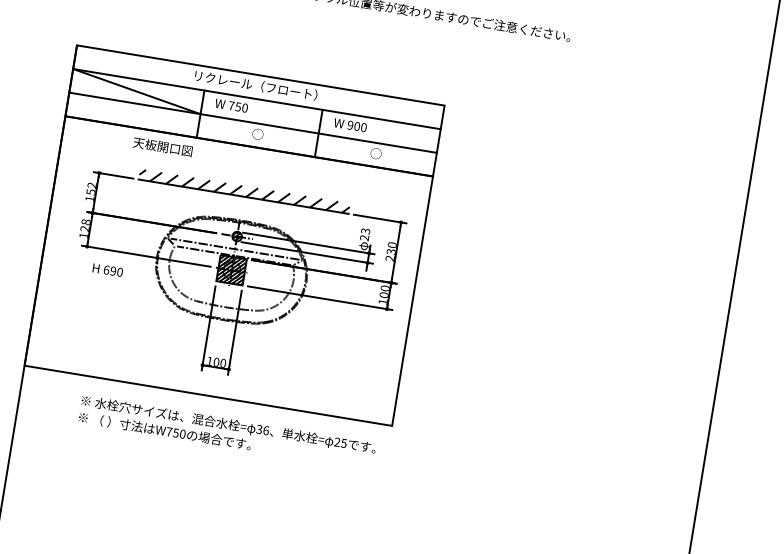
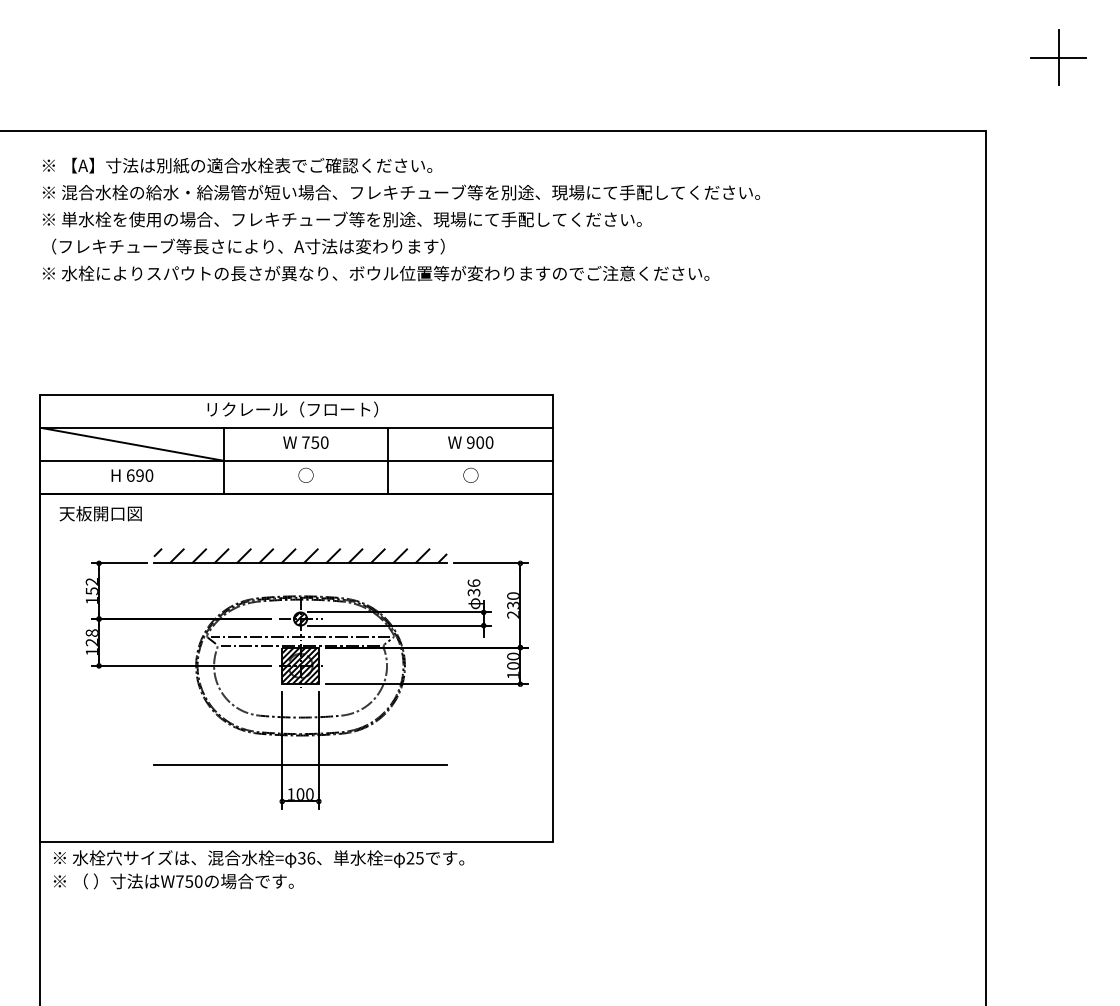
text: (231, 105) -> (305, 442), moved
text: (350, 125) -> (470, 442), moved
text: (162, 146) -> (100, 513), moved
text: (364, 234) -> (473, 587), 23 -> 36
text: (107, 270) -> (132, 475), moved
line: (220, 340) -> (300, 764), added
text: (227, 432) -> (258, 869), moved

